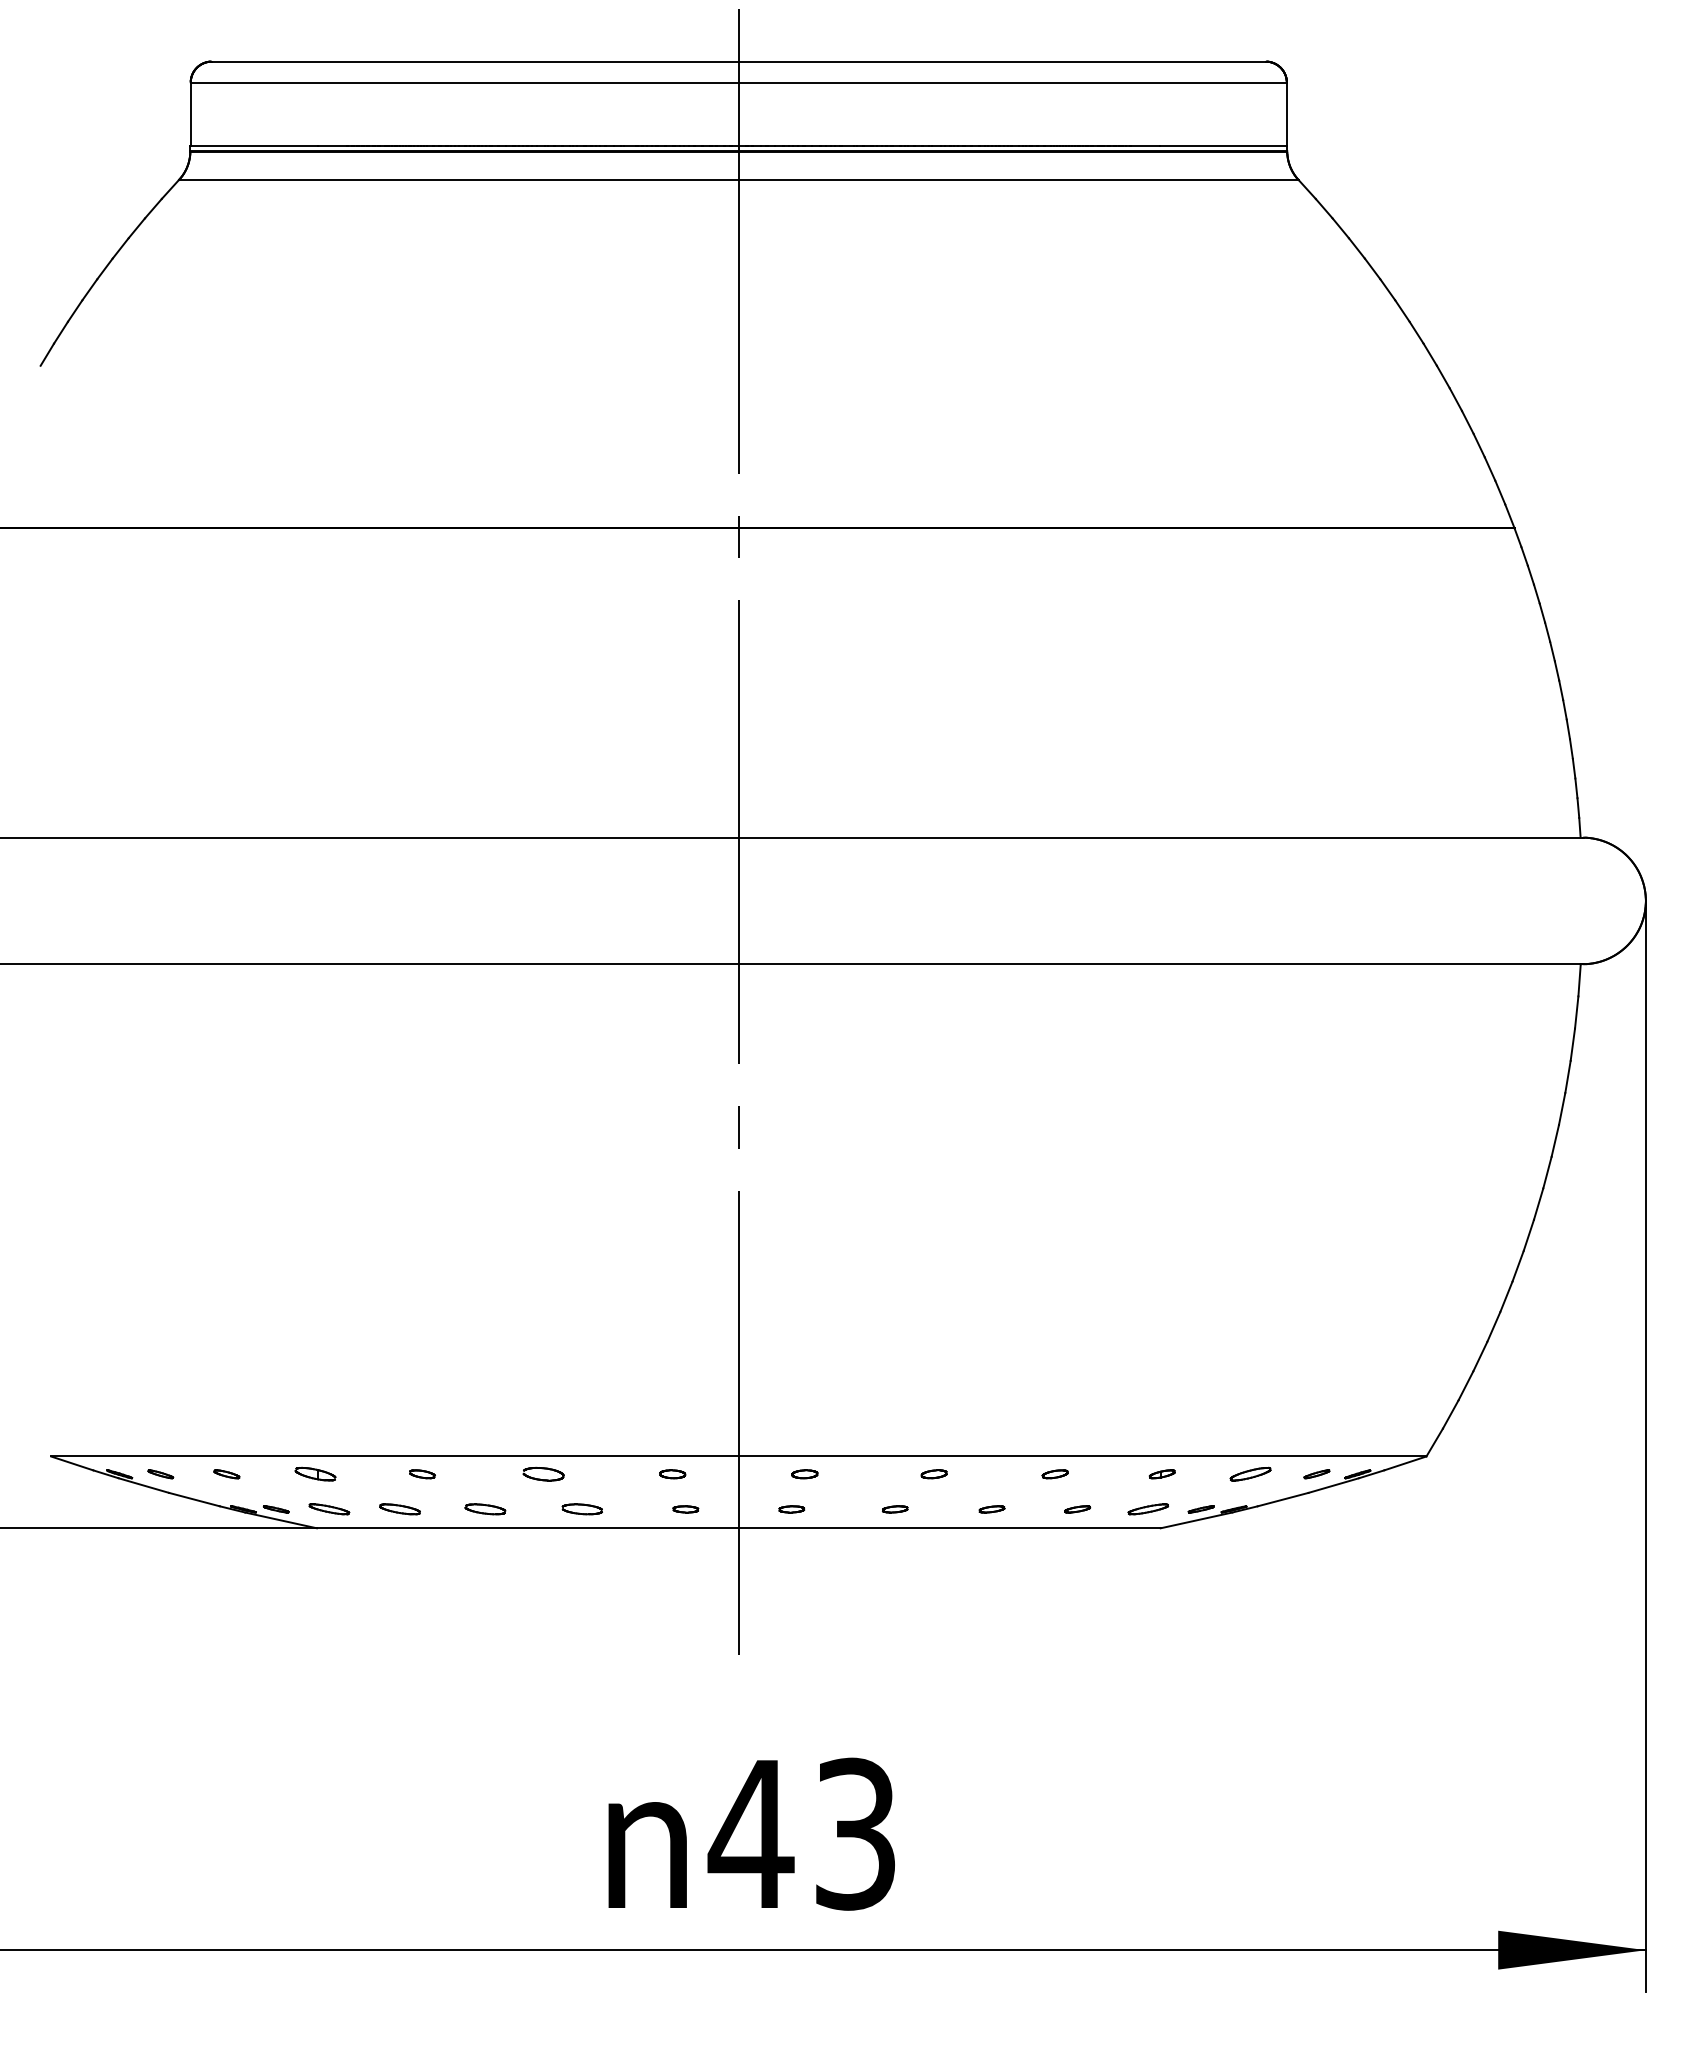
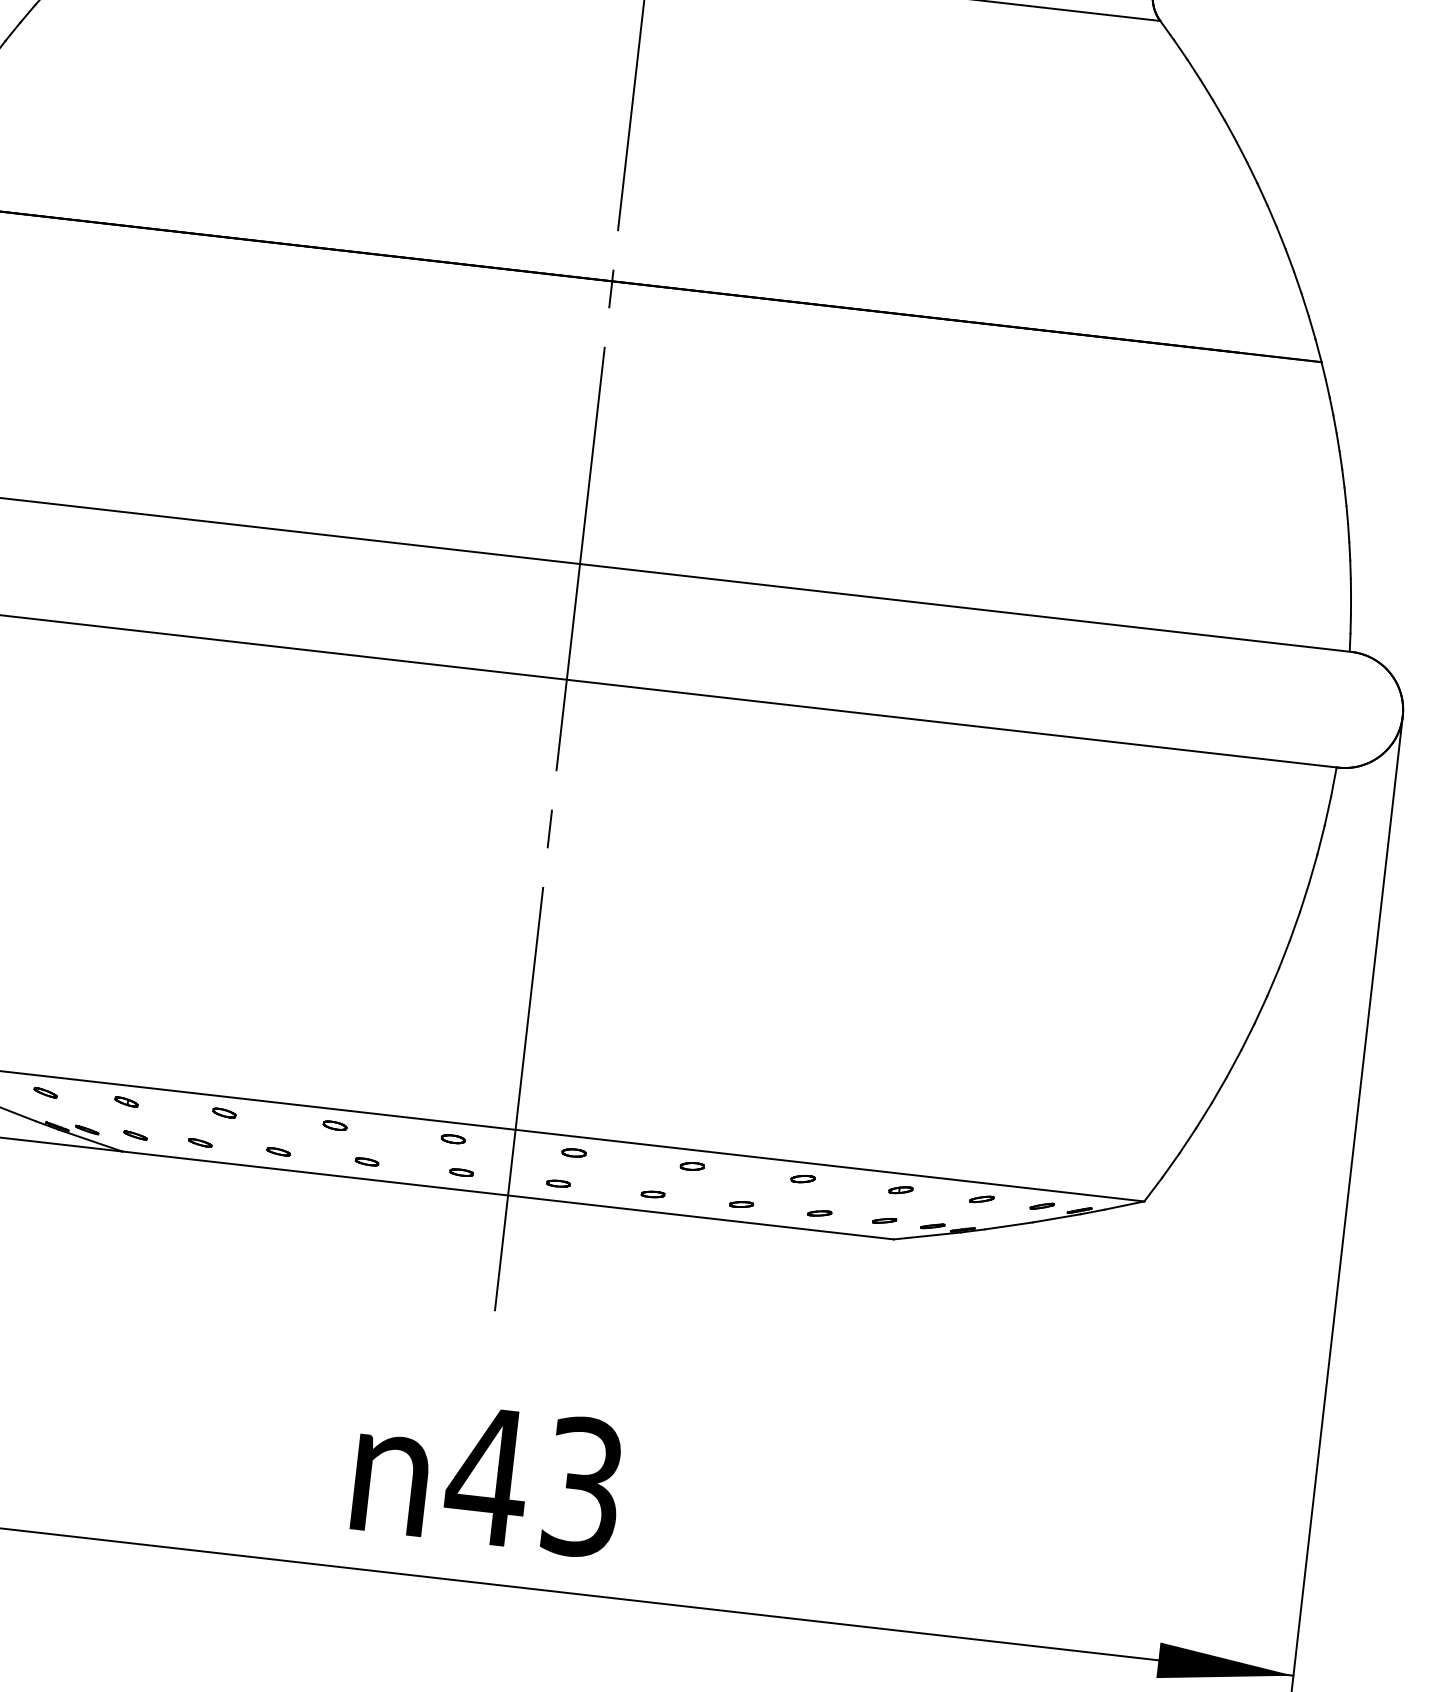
part: (314, 1474) -> (125, 1102), size x0.62
part: (542, 1474) -> (334, 1125), size x0.62
part: (1250, 1474) -> (981, 1199), size x0.62
part: (328, 1509) -> (134, 1135), size x0.62
part: (399, 1509) -> (199, 1142), size x0.62
part: (485, 1509) -> (278, 1151), size x0.62
part: (582, 1509) -> (367, 1162), size x0.62
part: (1148, 1509) -> (884, 1220), size x0.62

